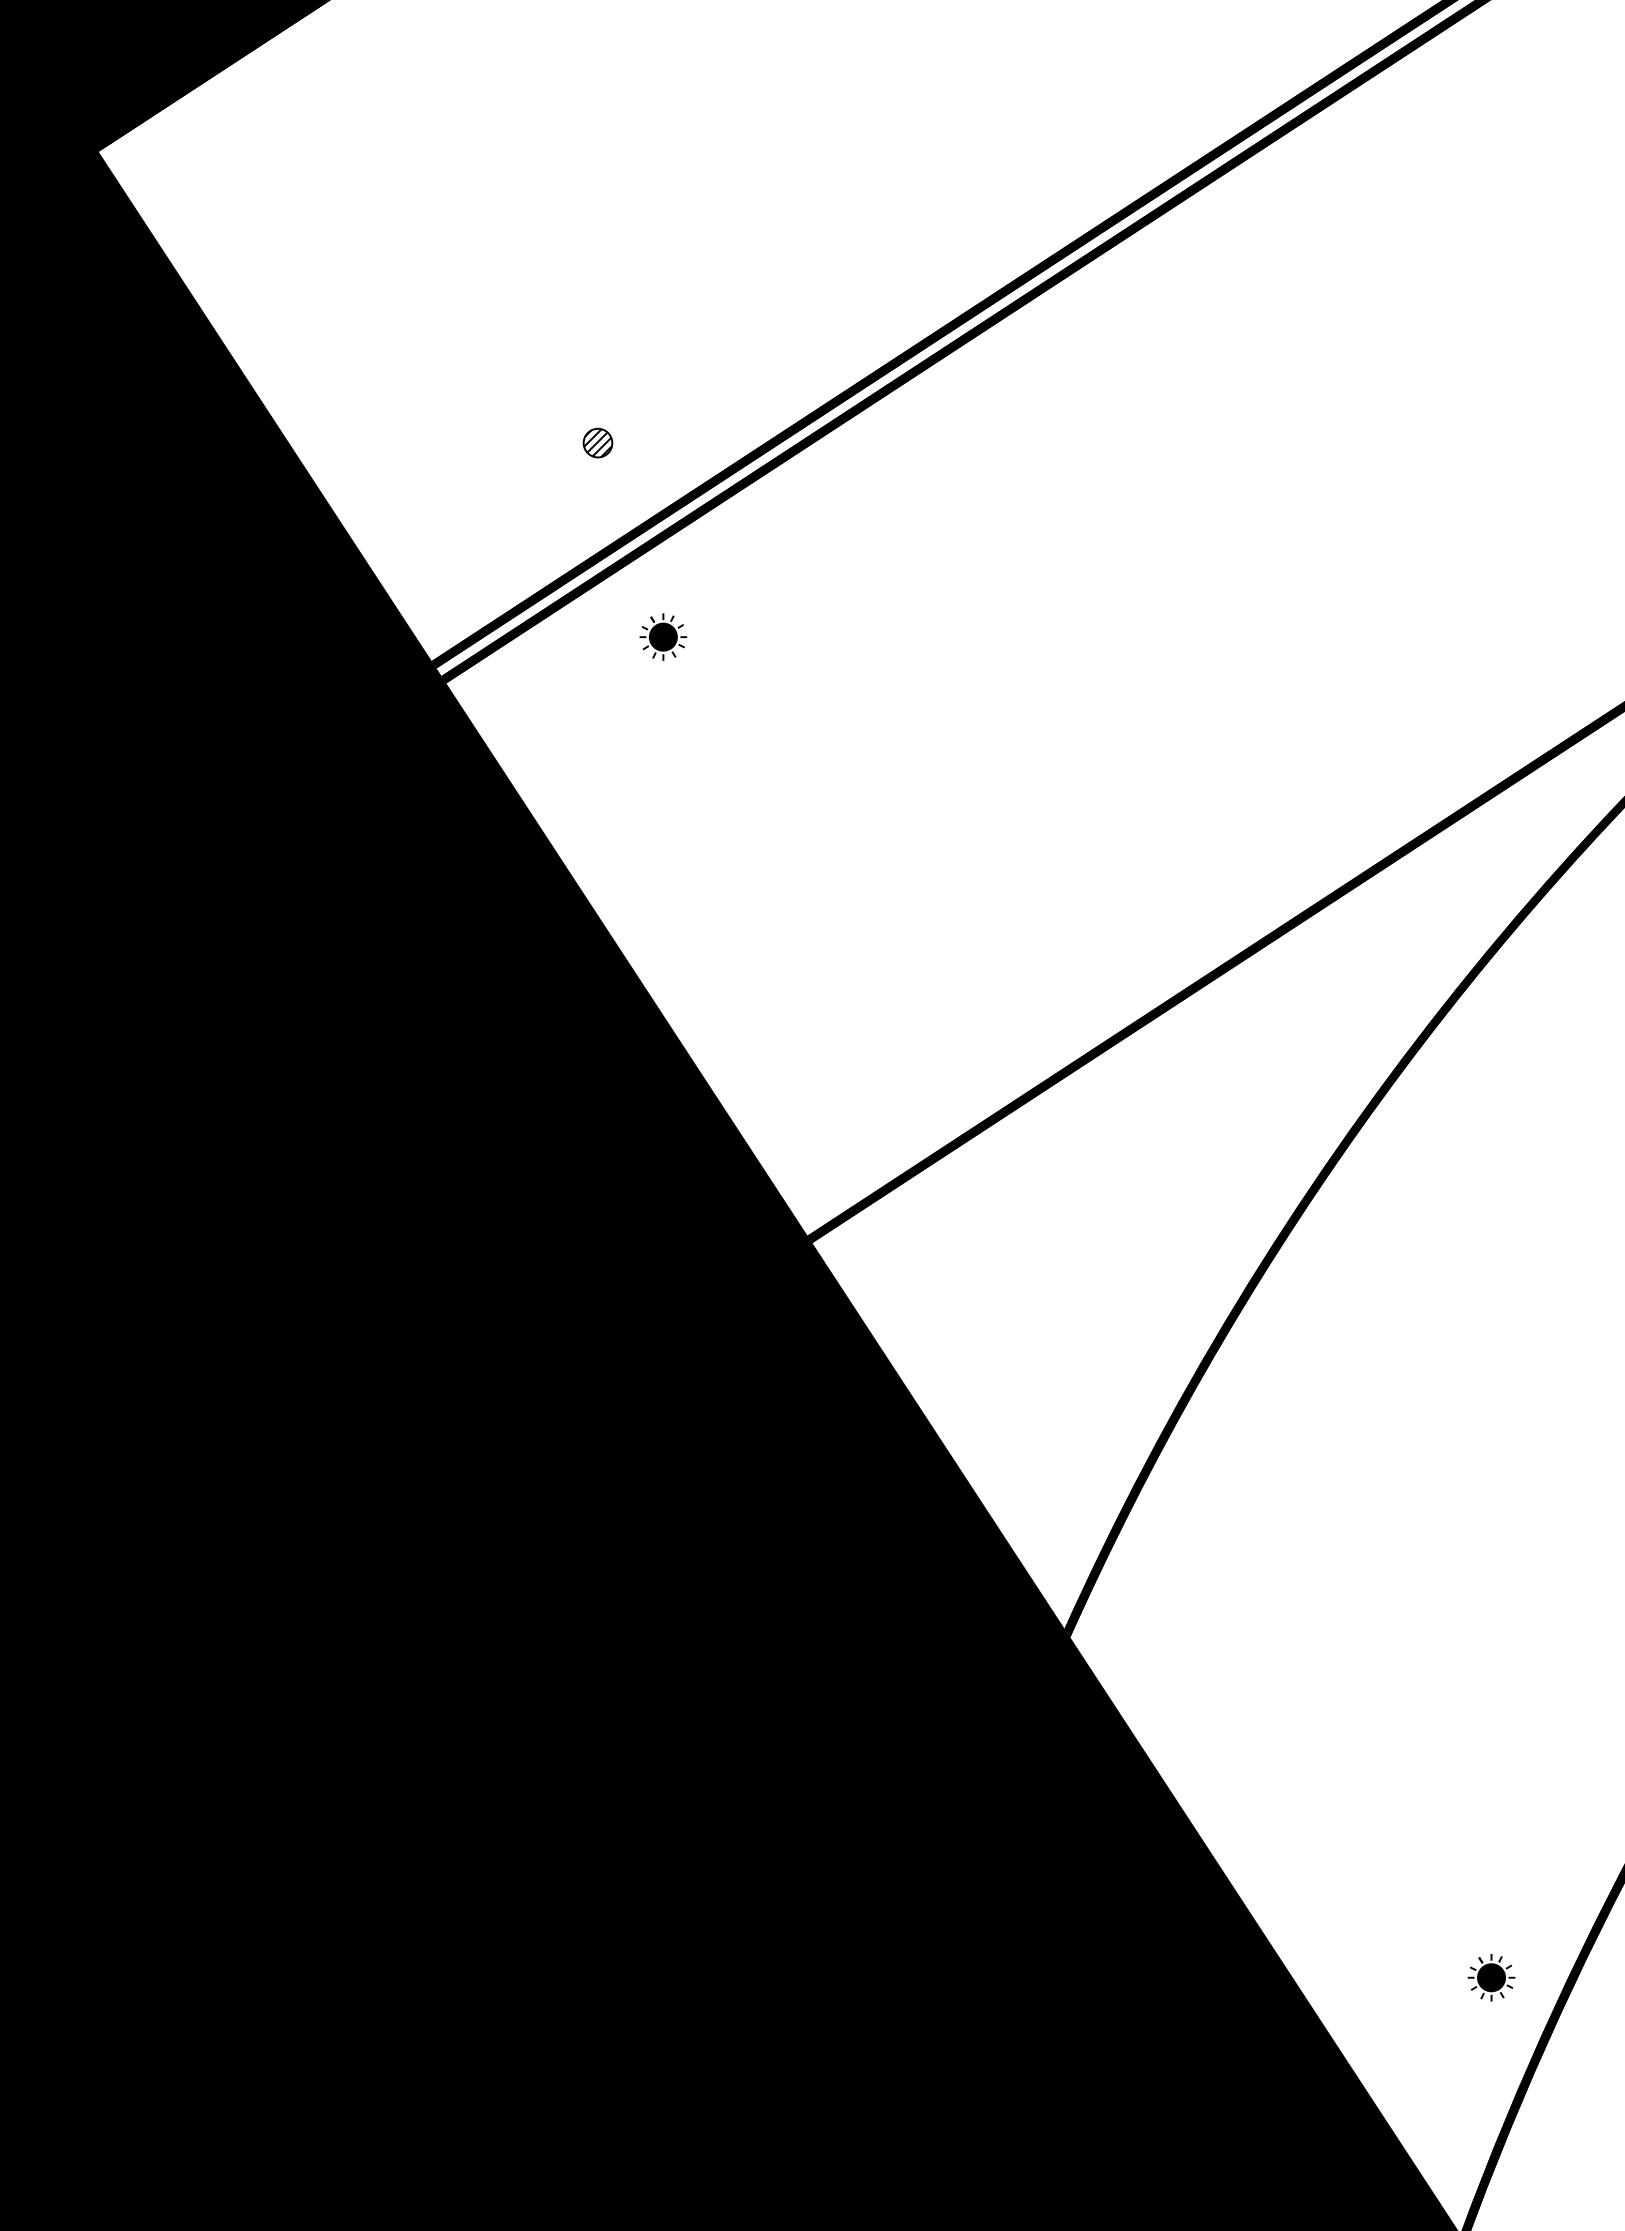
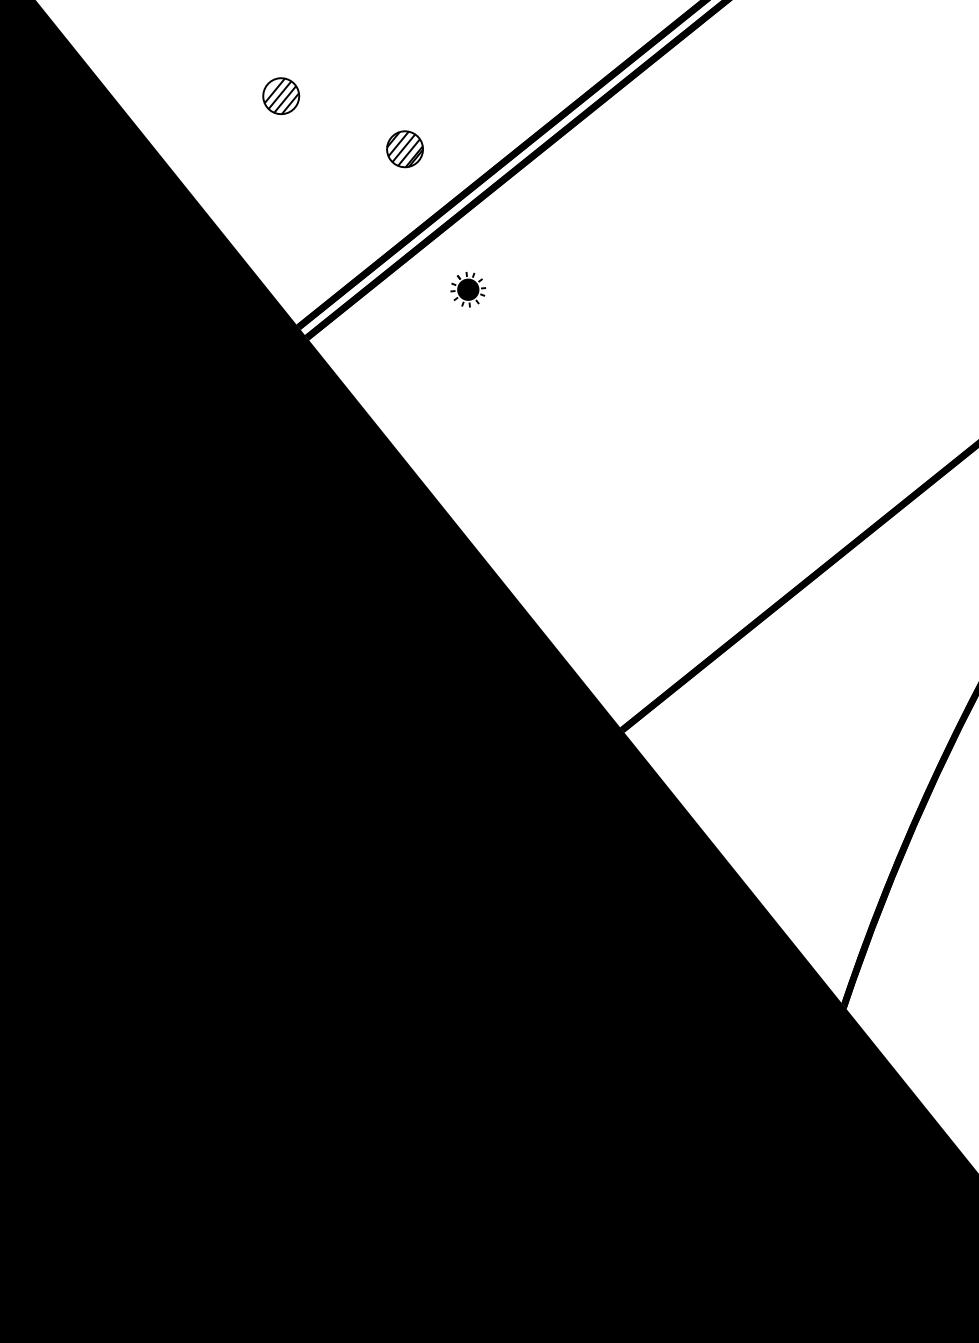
part: (440, 356) -> (280, 95), added
part: (597, 442) -> (404, 148), size x1.67

